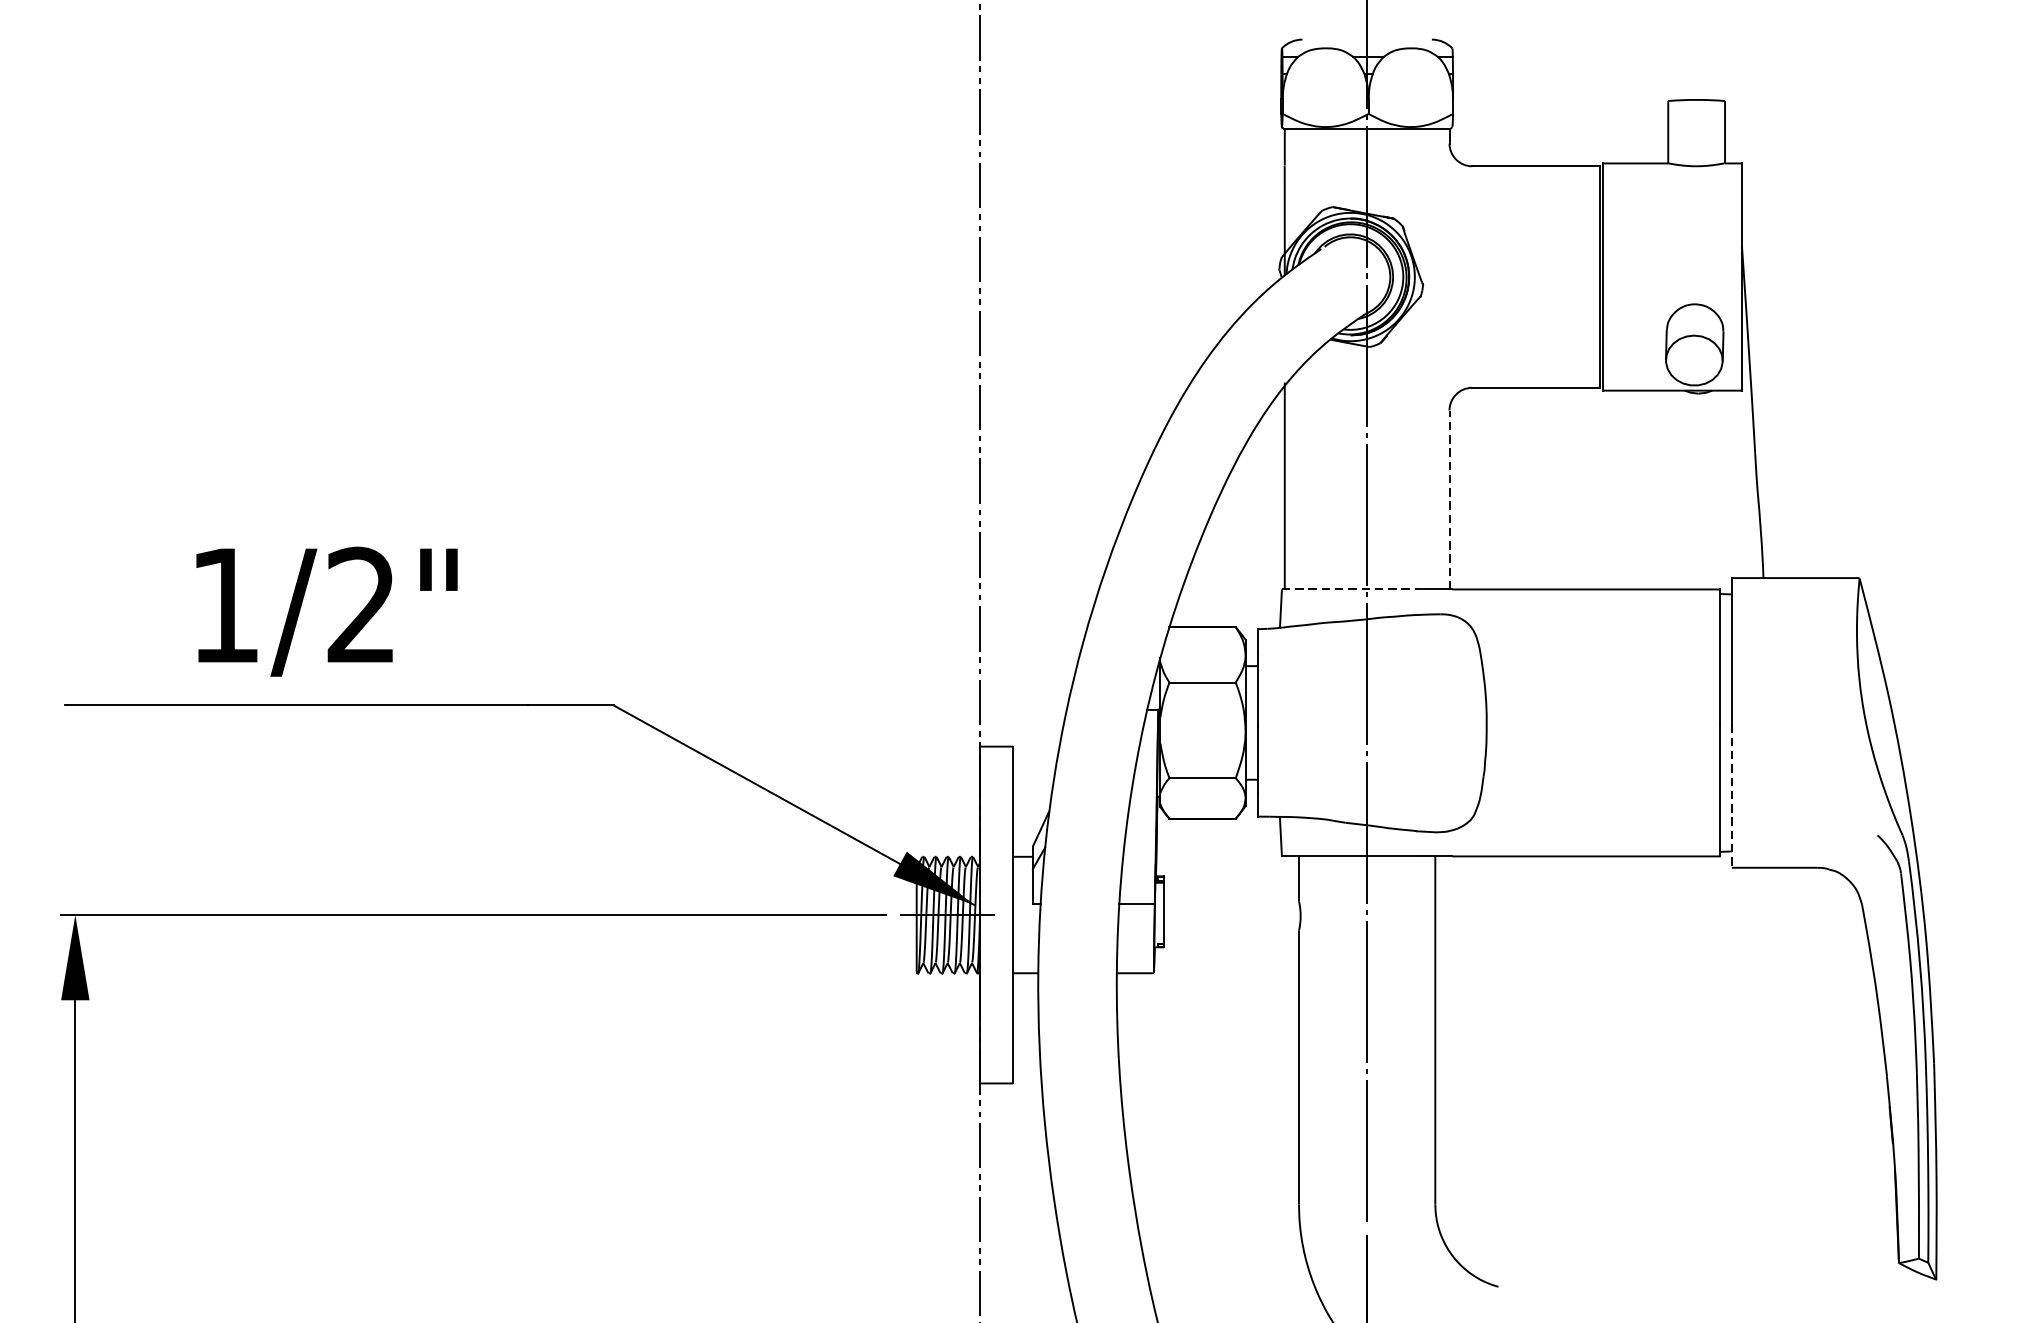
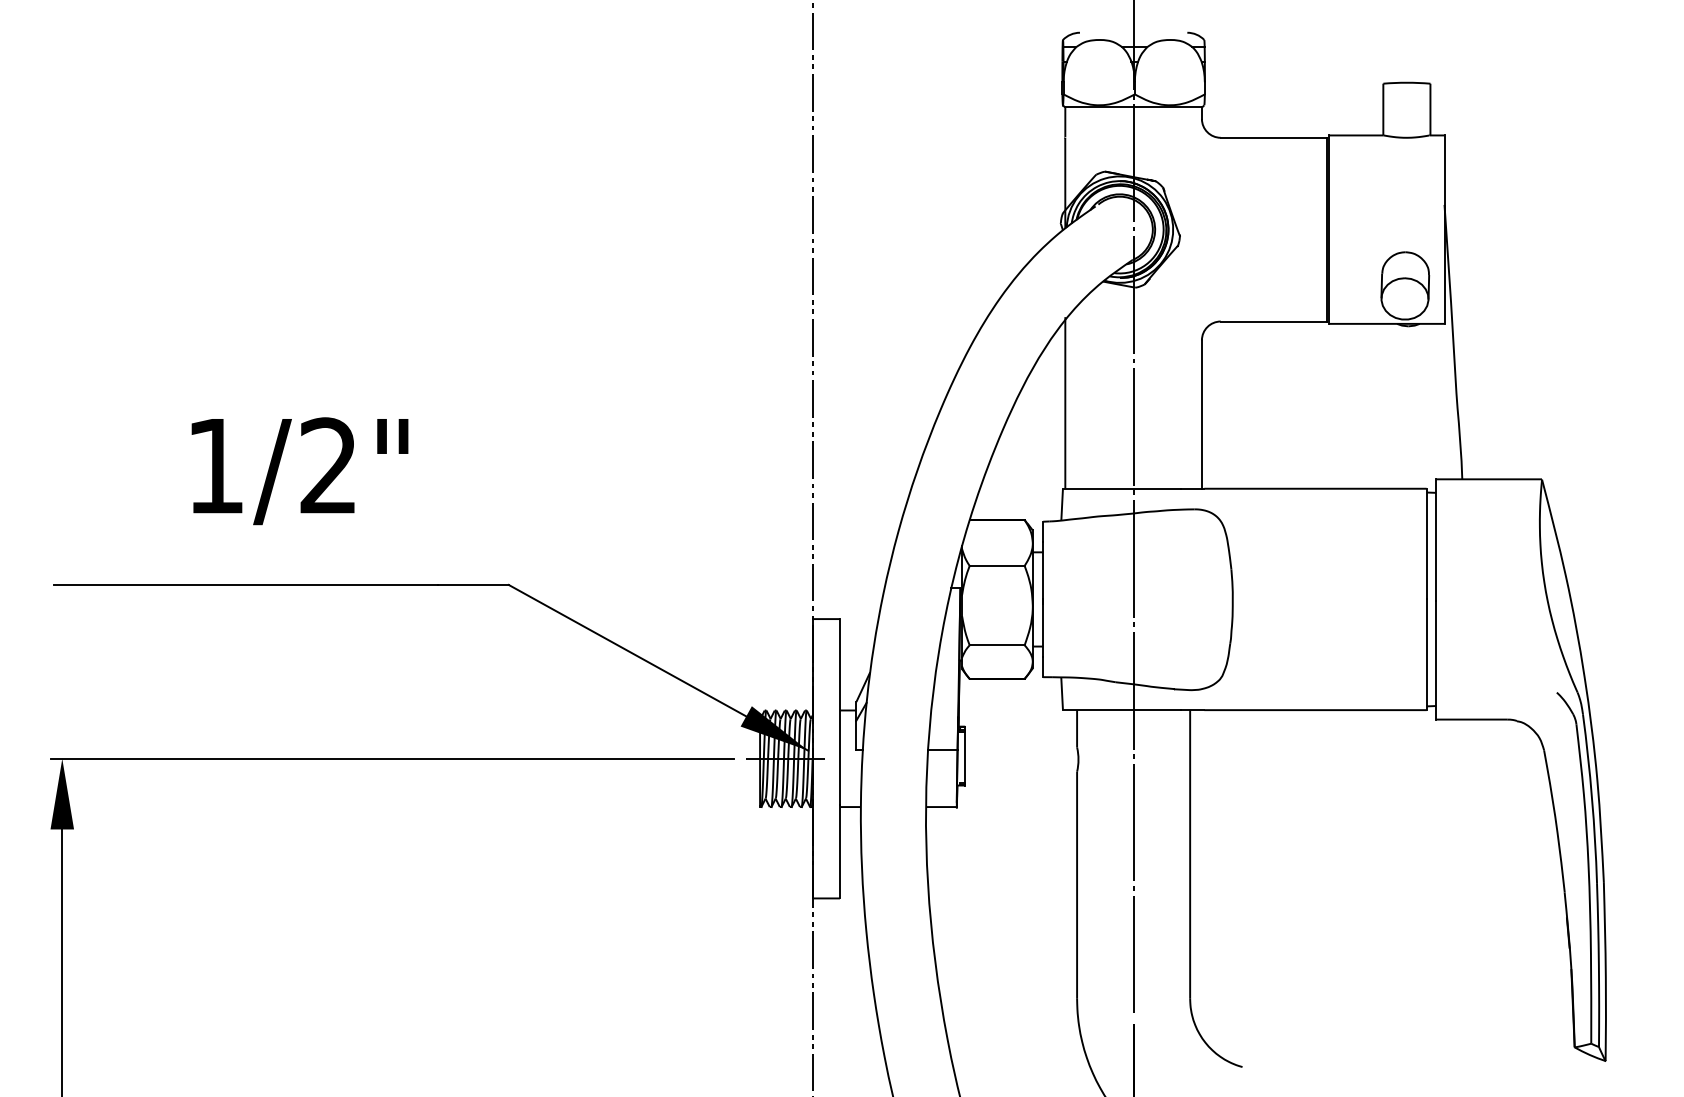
line: (1448, 499) -> (1201, 414), dashed -> solid
line: (1352, 589) -> (1121, 488), dashed -> solid
text: (326, 612) -> (299, 471), moved
line: (1732, 796) -> (1436, 660), dashed -> solid

